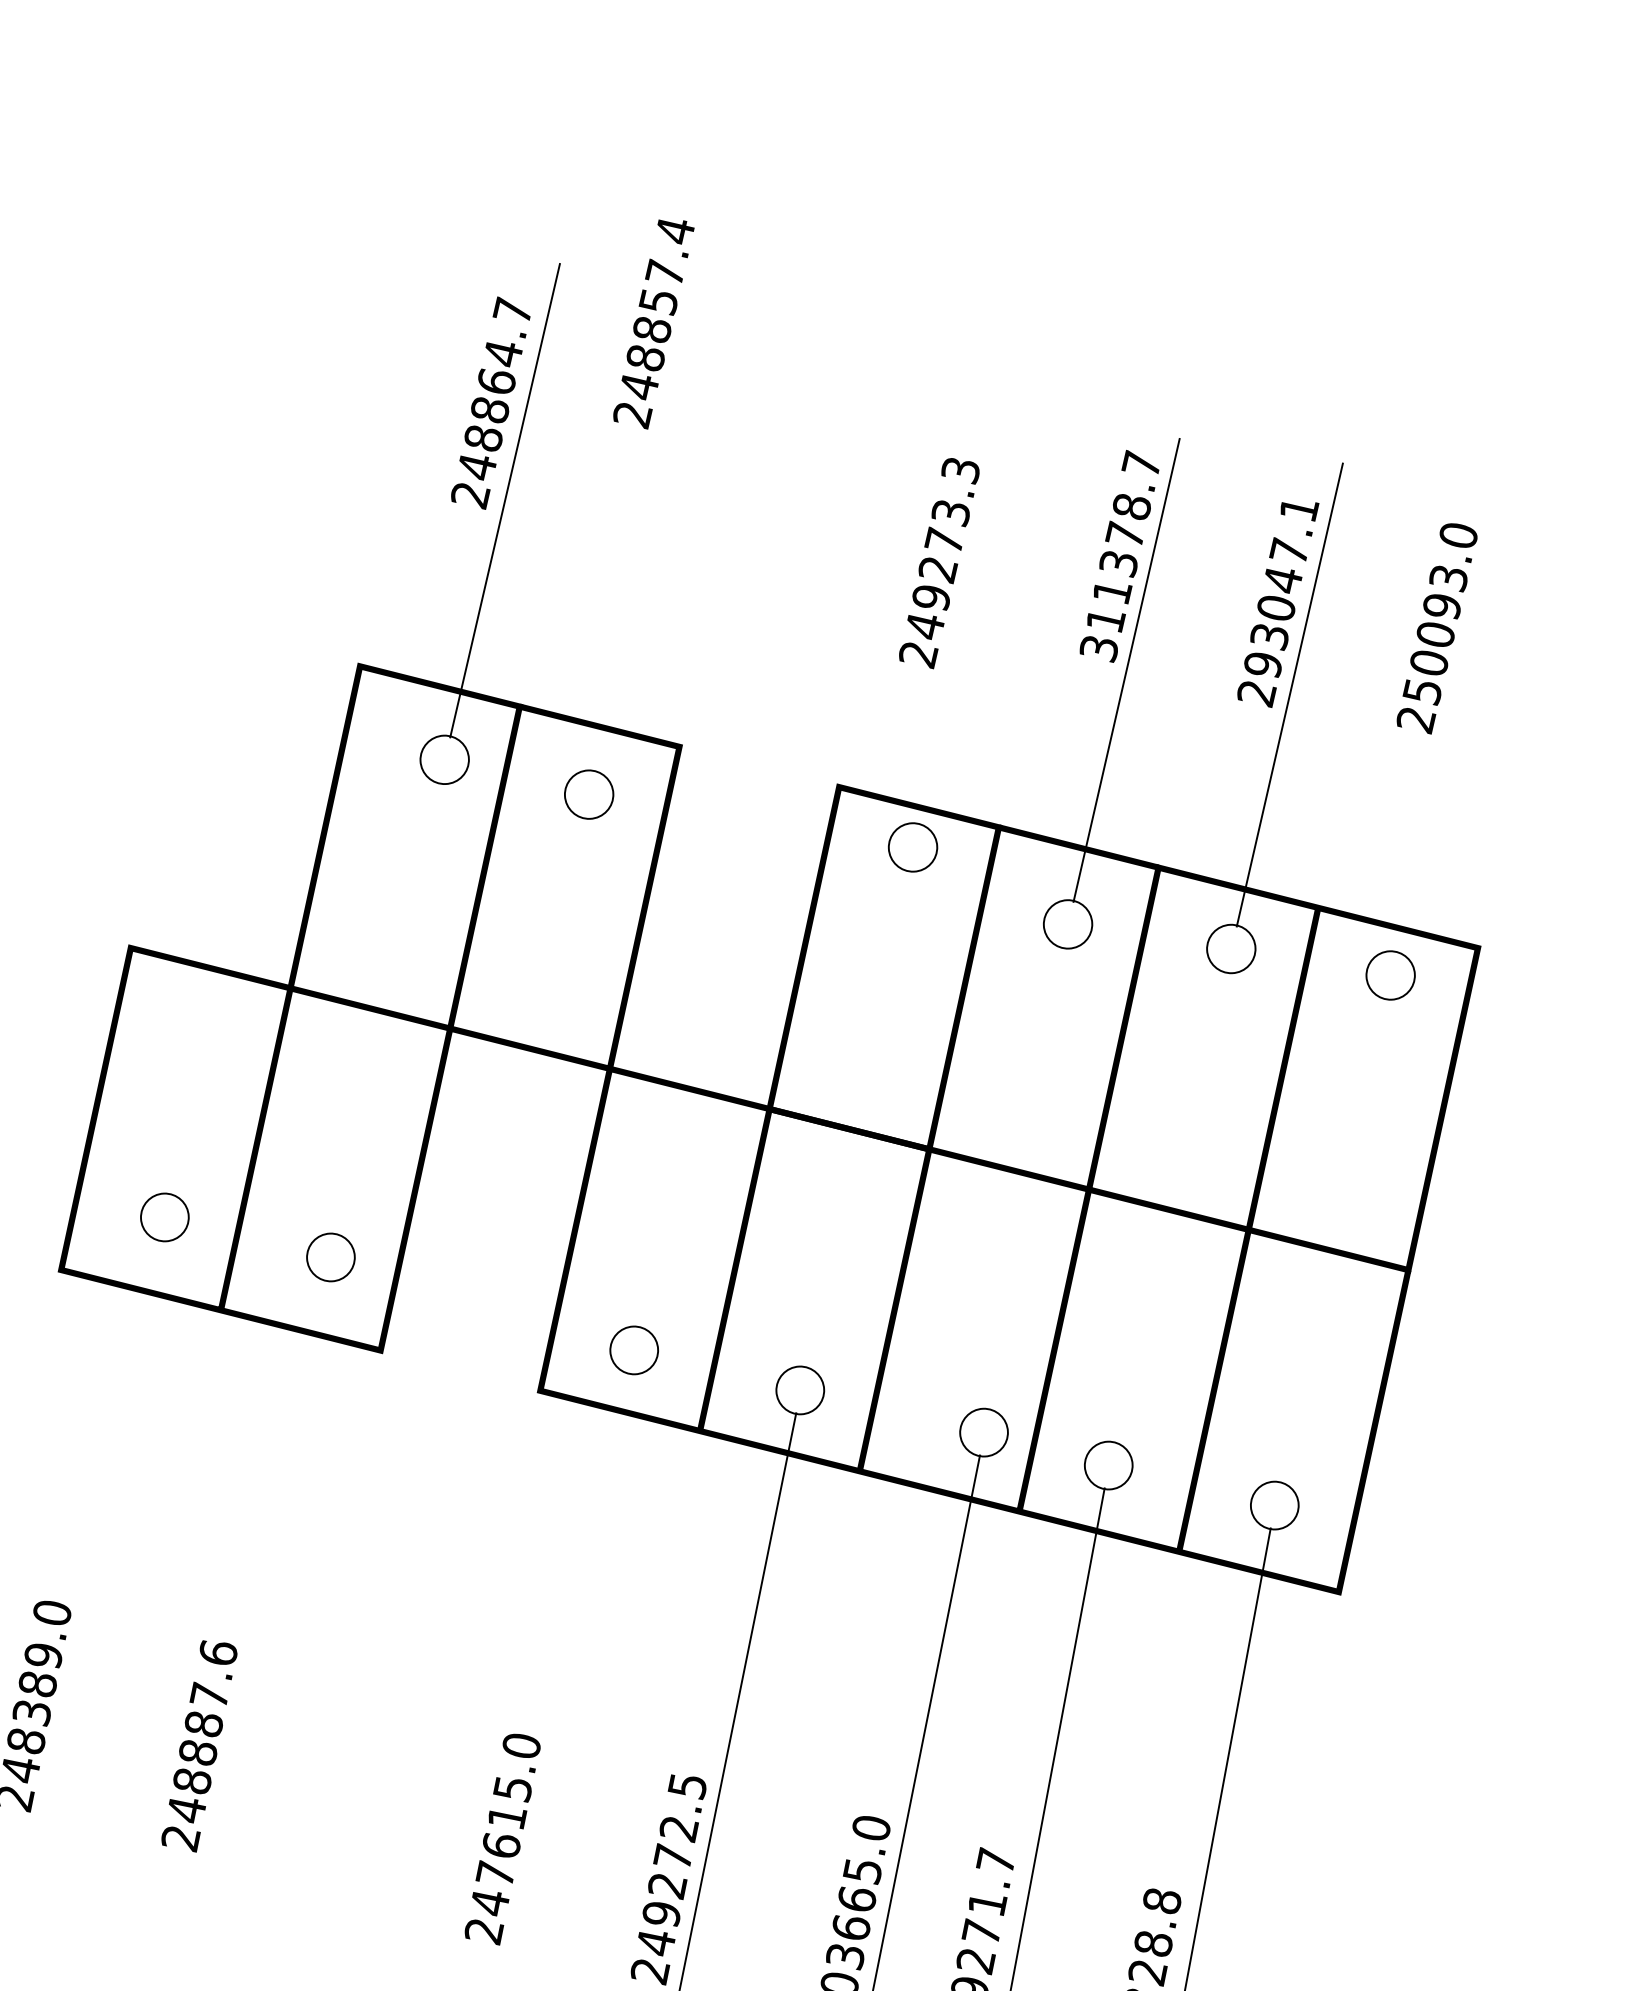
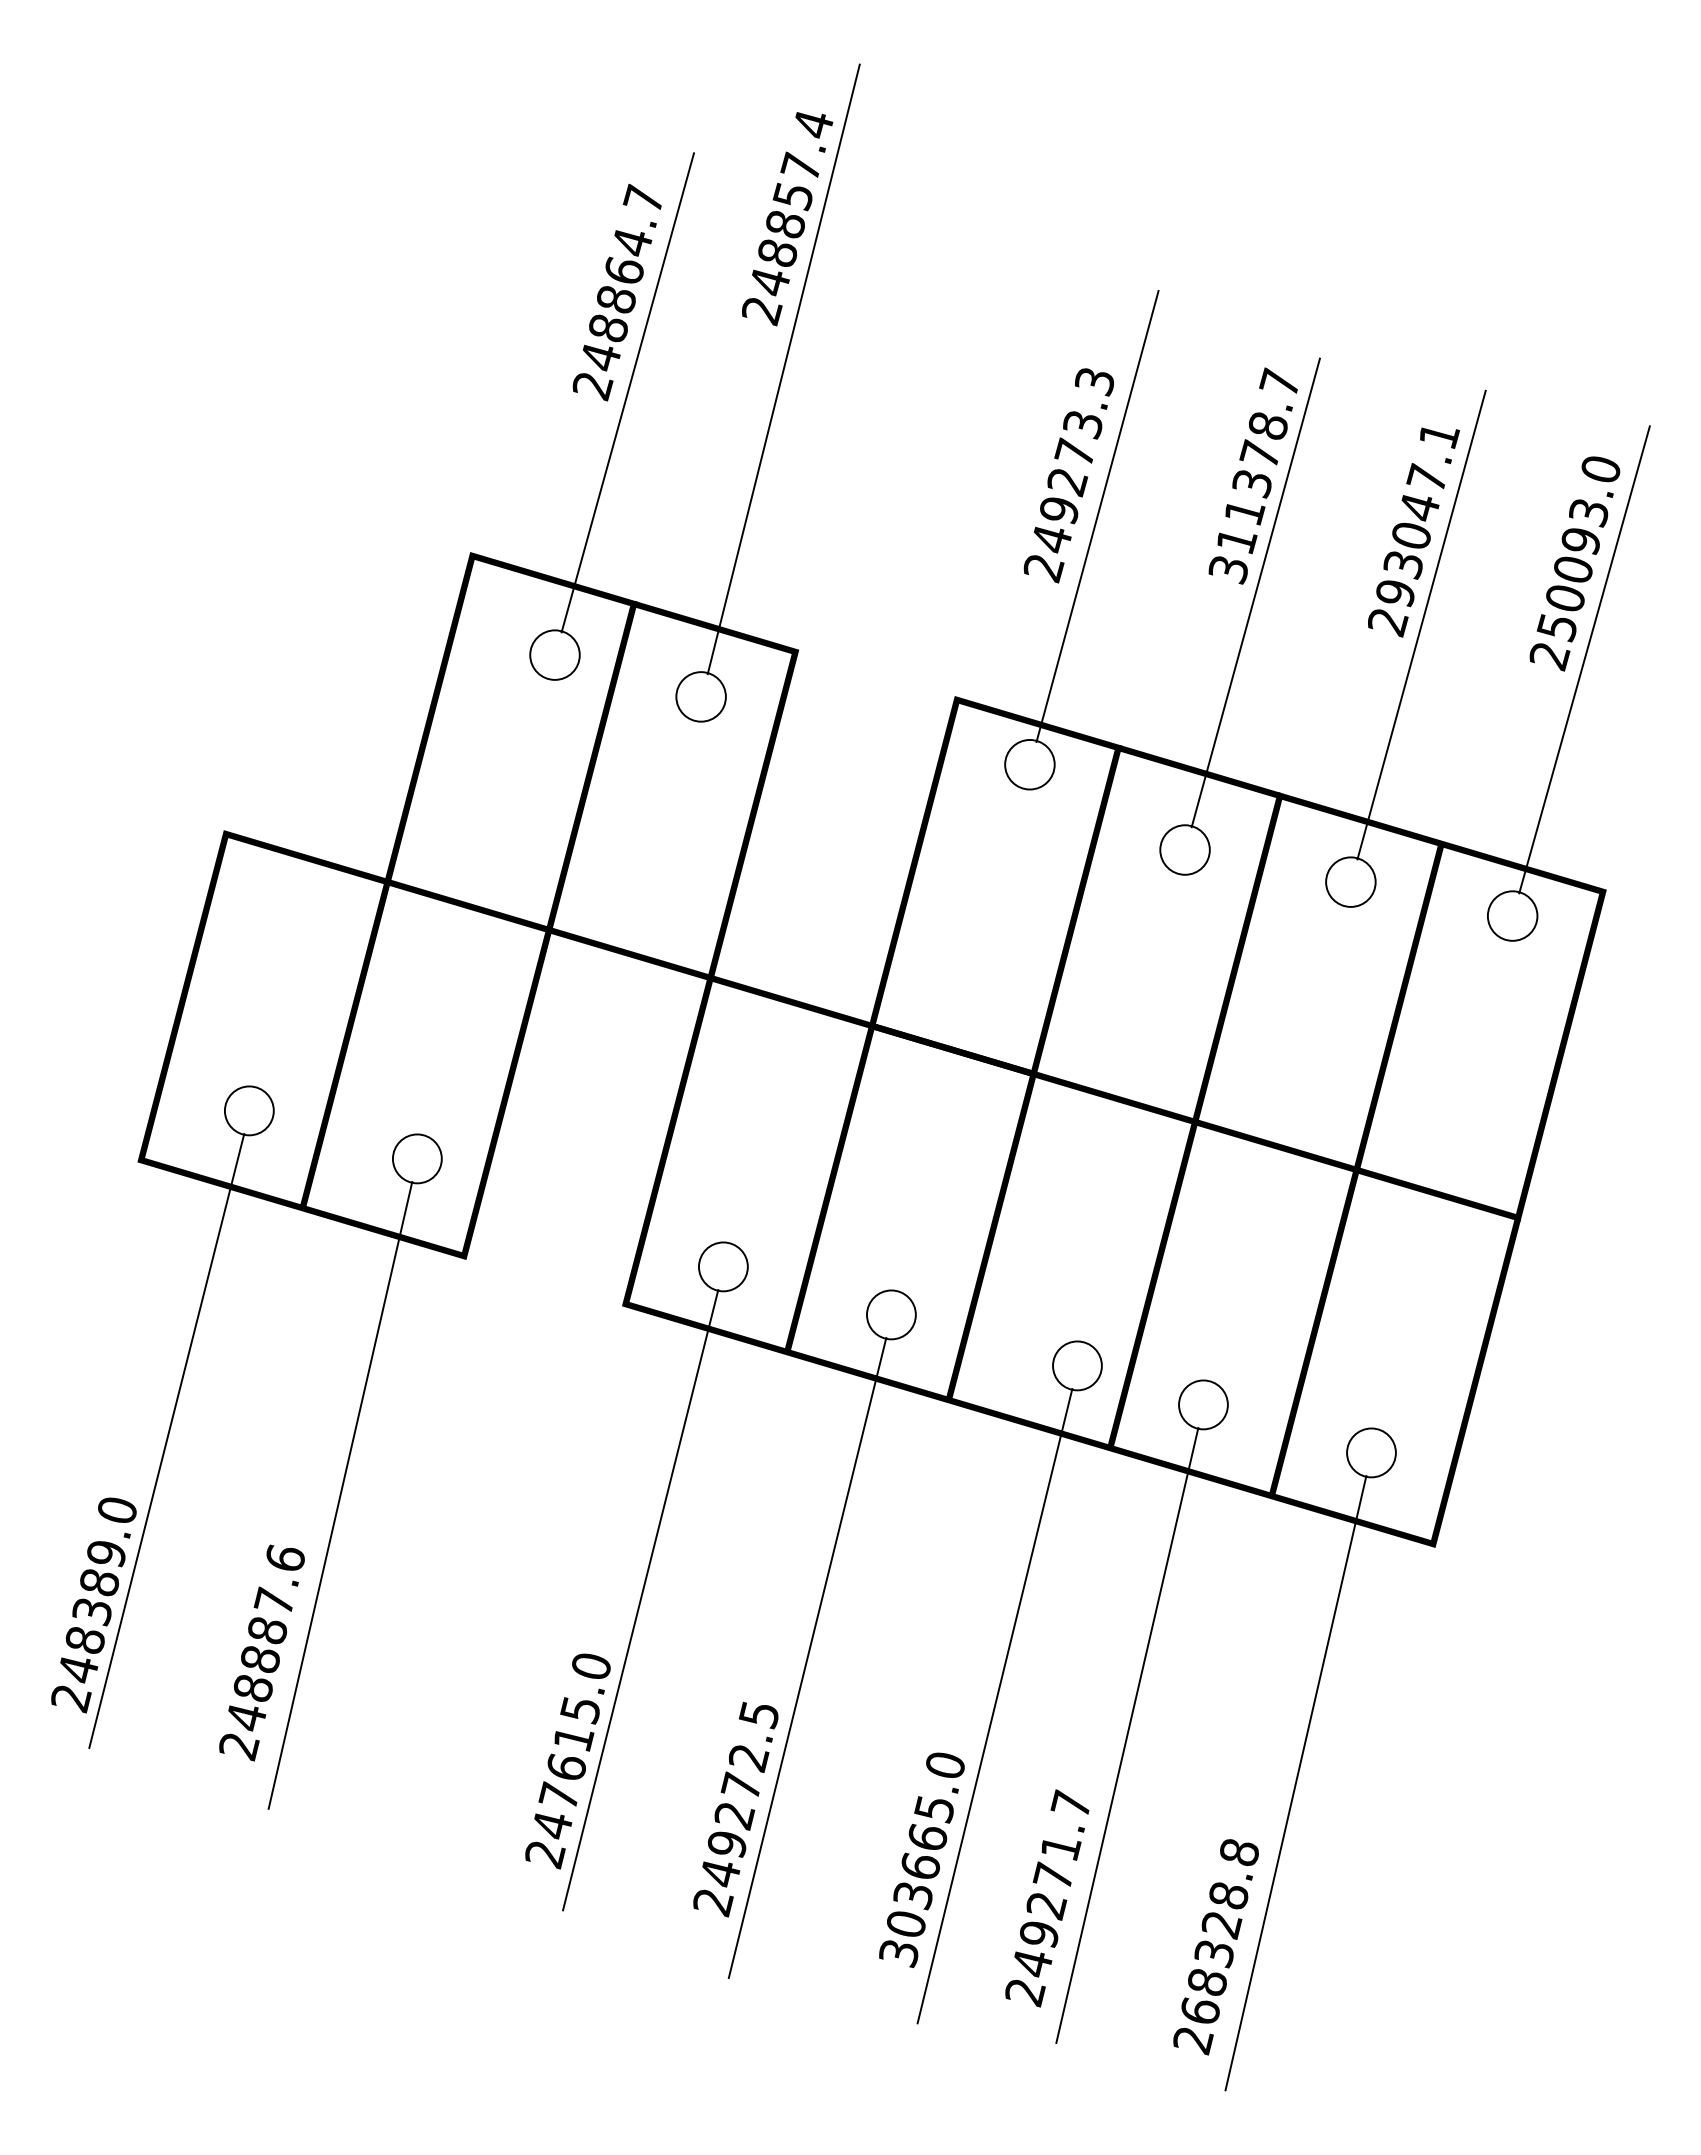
line: (656, 471) -> (783, 369), added
line: (968, 602) -> (1097, 516), added
line: (1450, 721) -> (1584, 659), added
line: (97, 1542) -> (166, 1440), added
line: (269, 1589) -> (340, 1495), added
line: (566, 1679) -> (640, 1600), added

